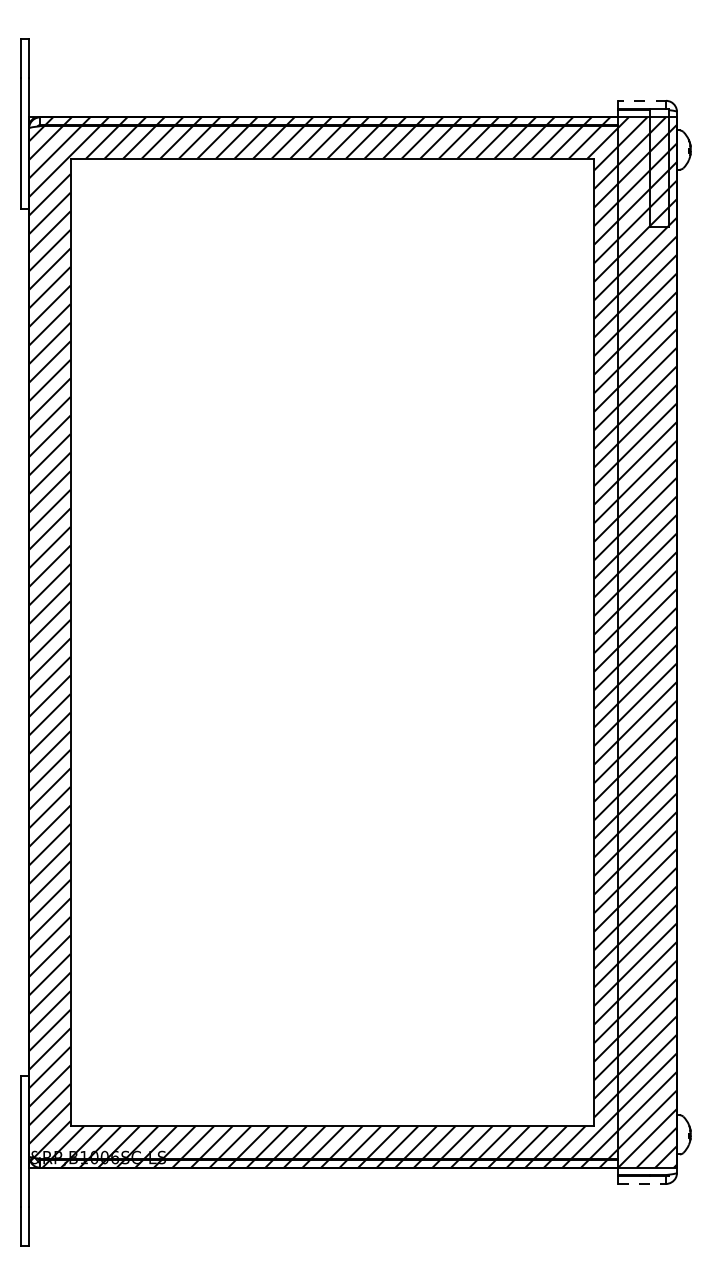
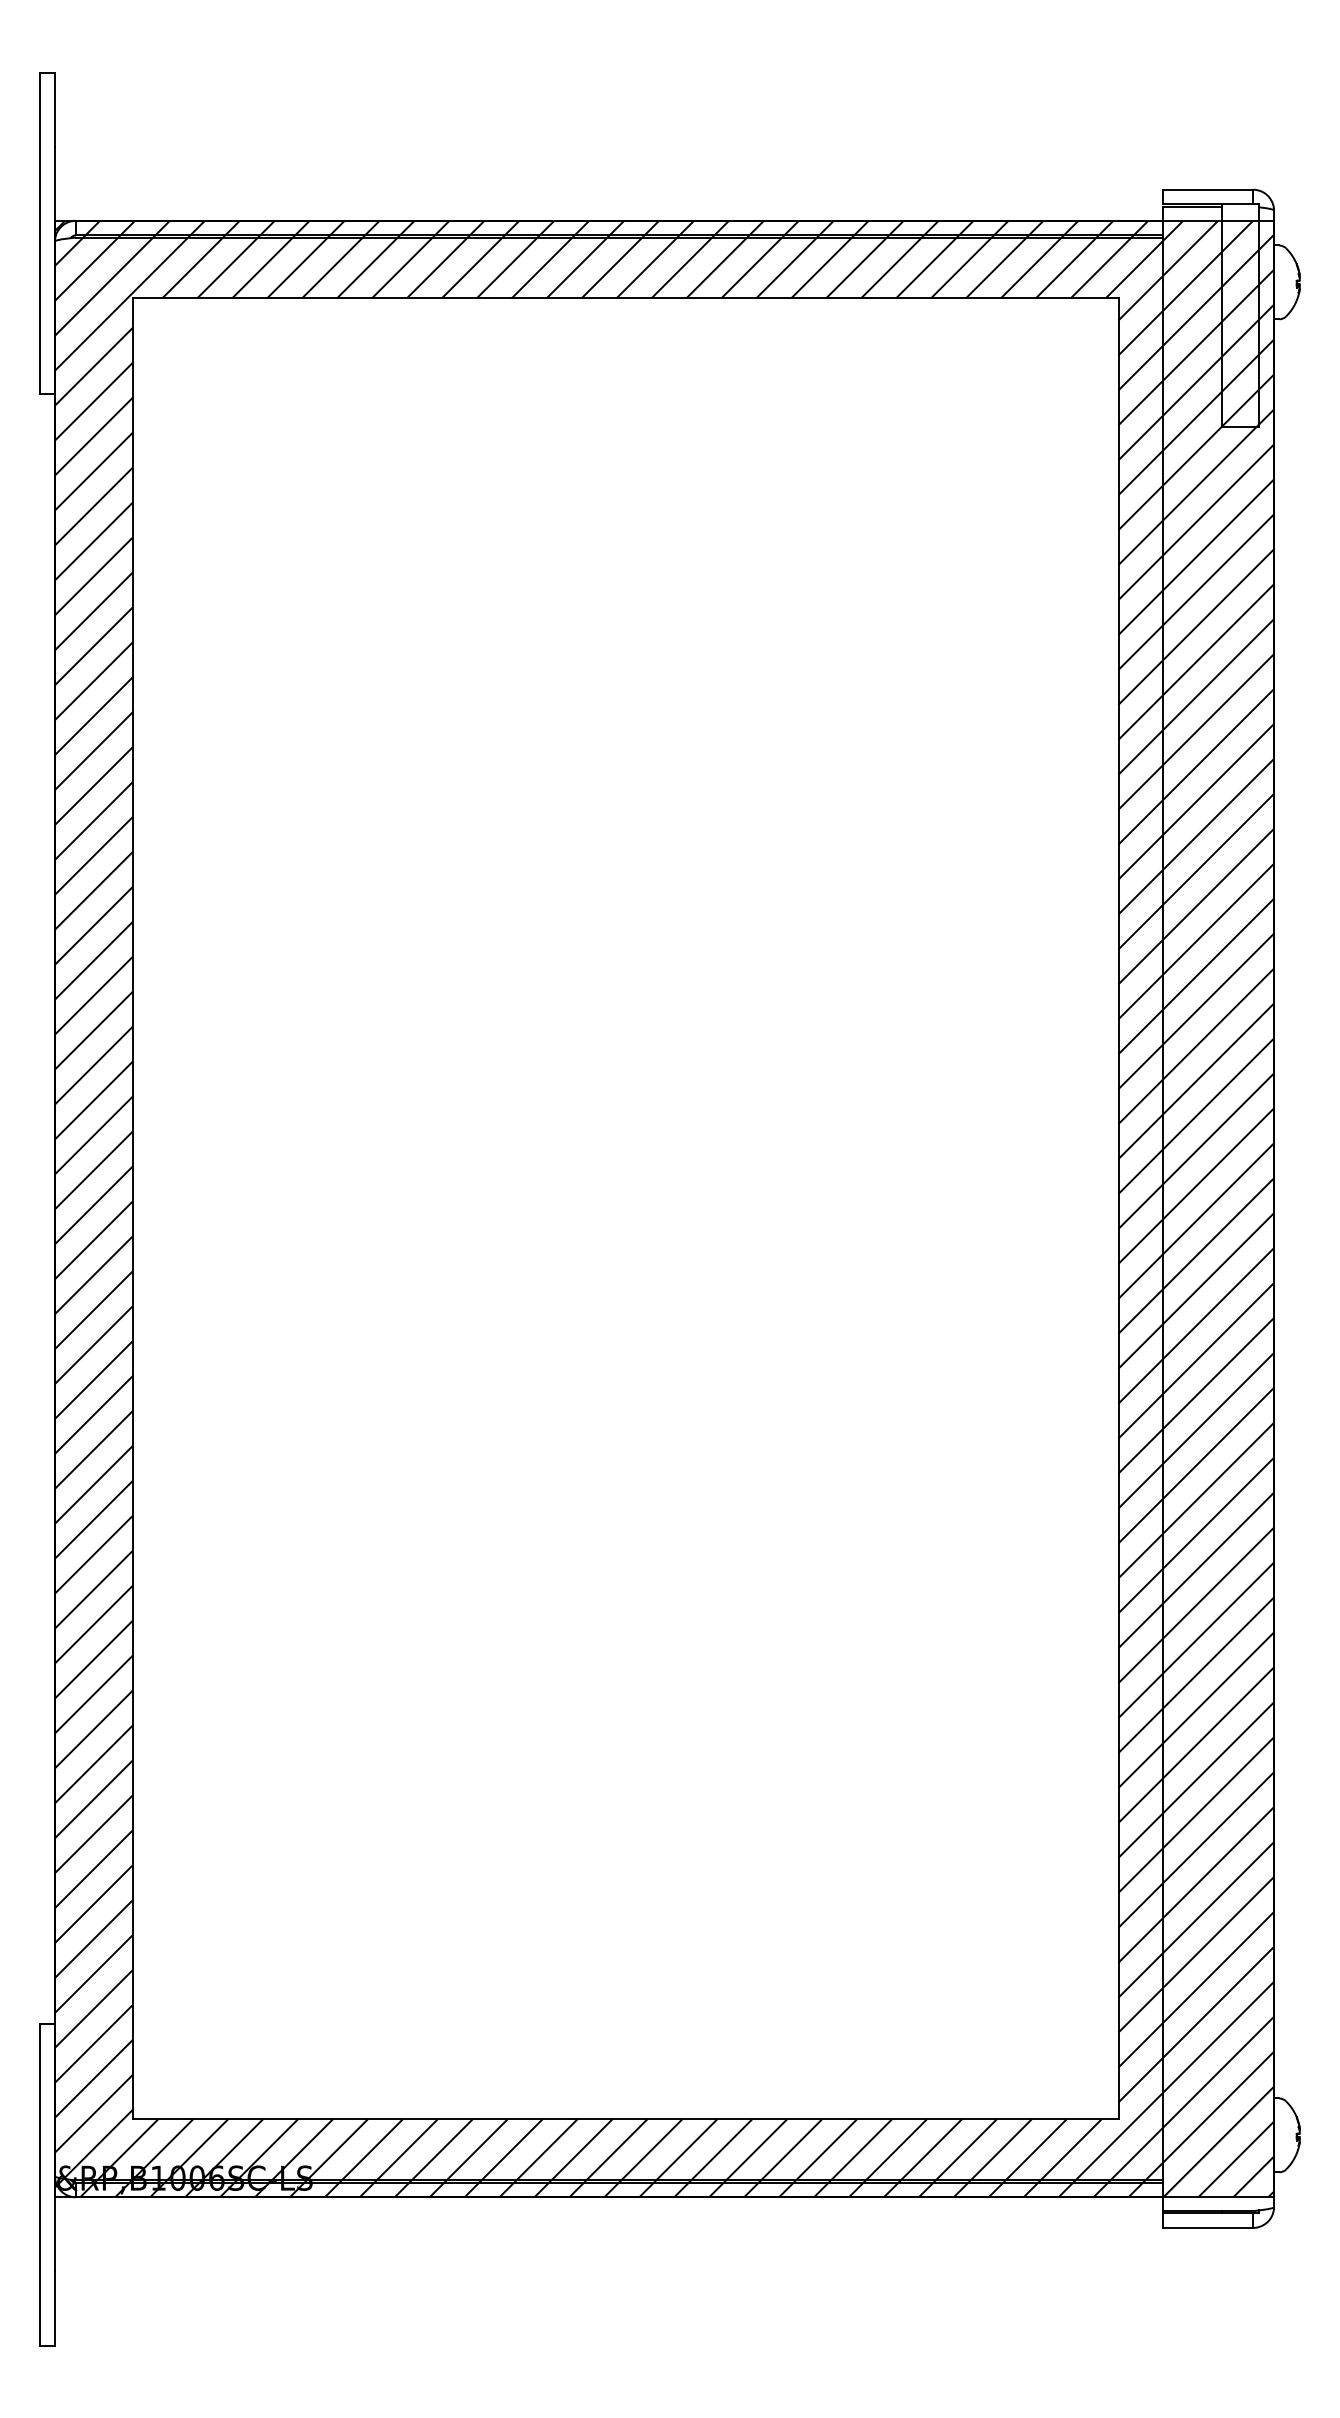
line: (642, 100) -> (1209, 189), dashed -> solid
line: (642, 1183) -> (1209, 2226), dashed -> solid

